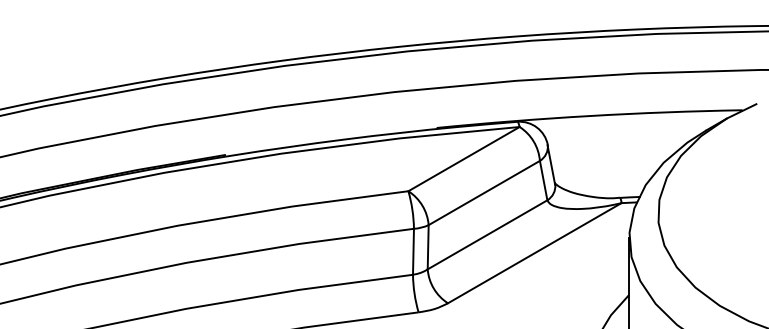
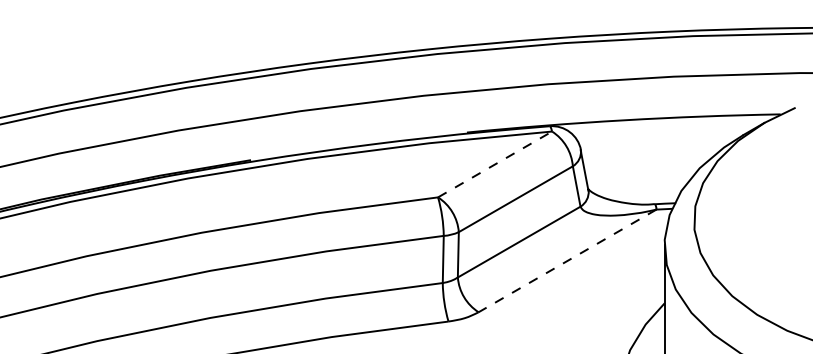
line: (464, 159) -> (495, 164), solid -> dashed
line: (534, 252) -> (567, 260), solid -> dashed

